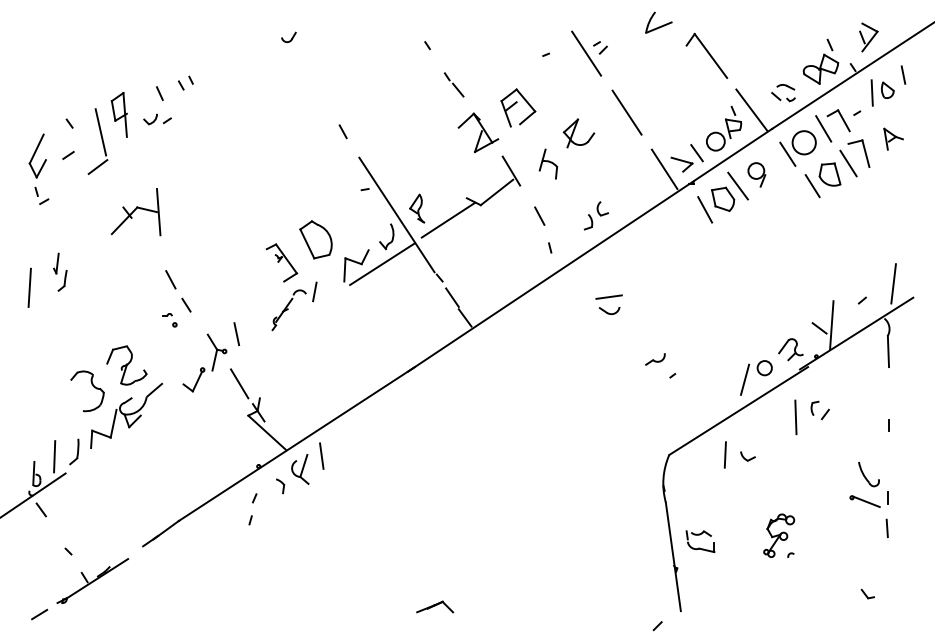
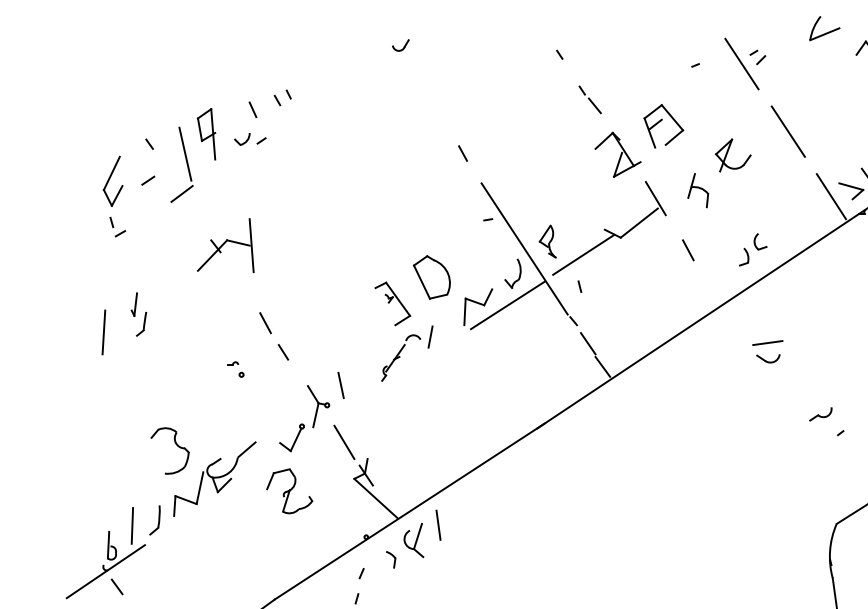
line: (550, 247) -> (580, 286), moved
part: (169, 320) -> (235, 369), moved
part: (126, 365) -> (289, 491), moved

